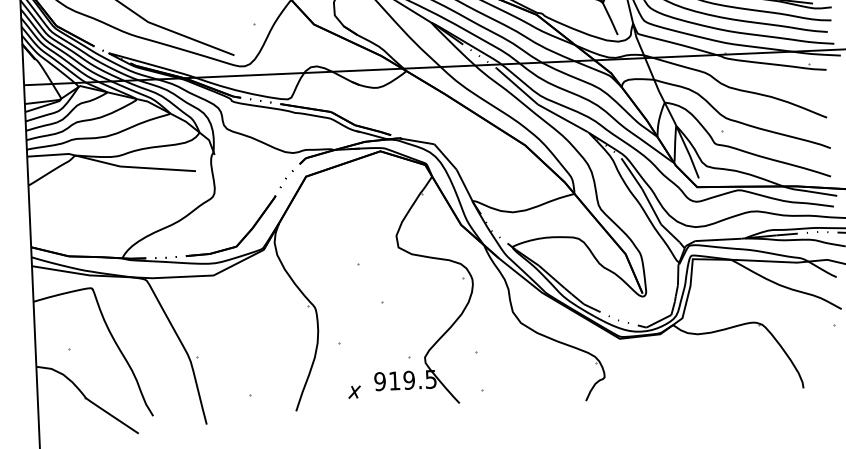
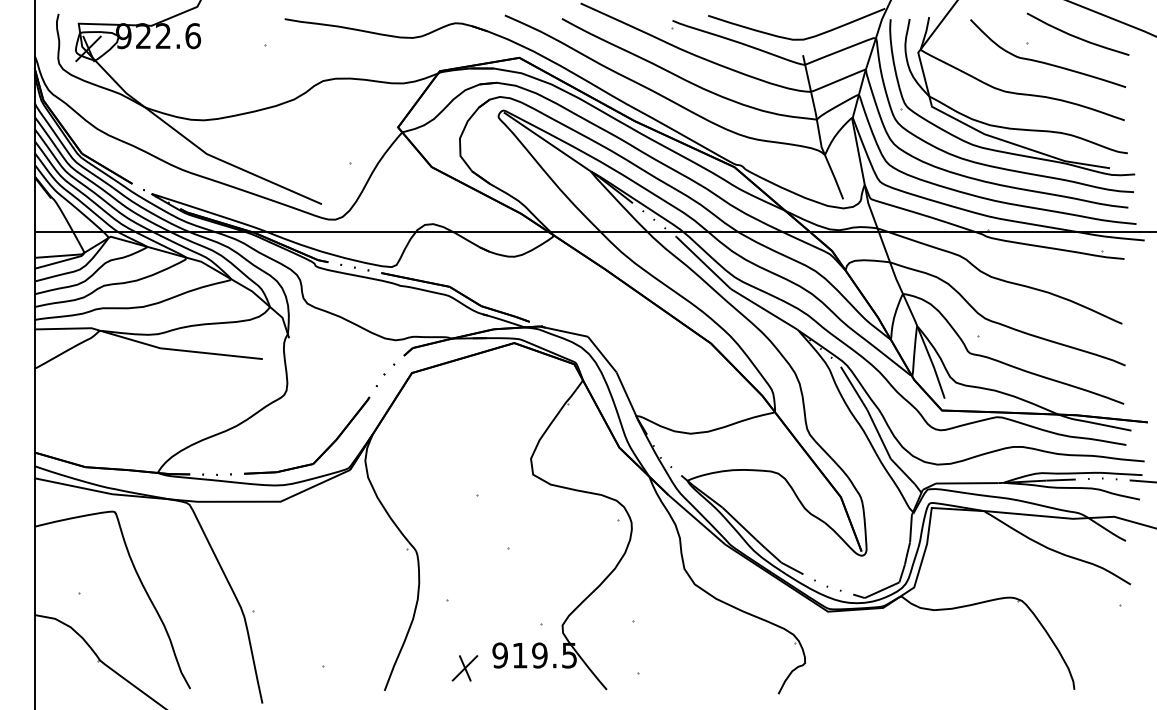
part: (354, 392) -> (464, 668), size x1.67

